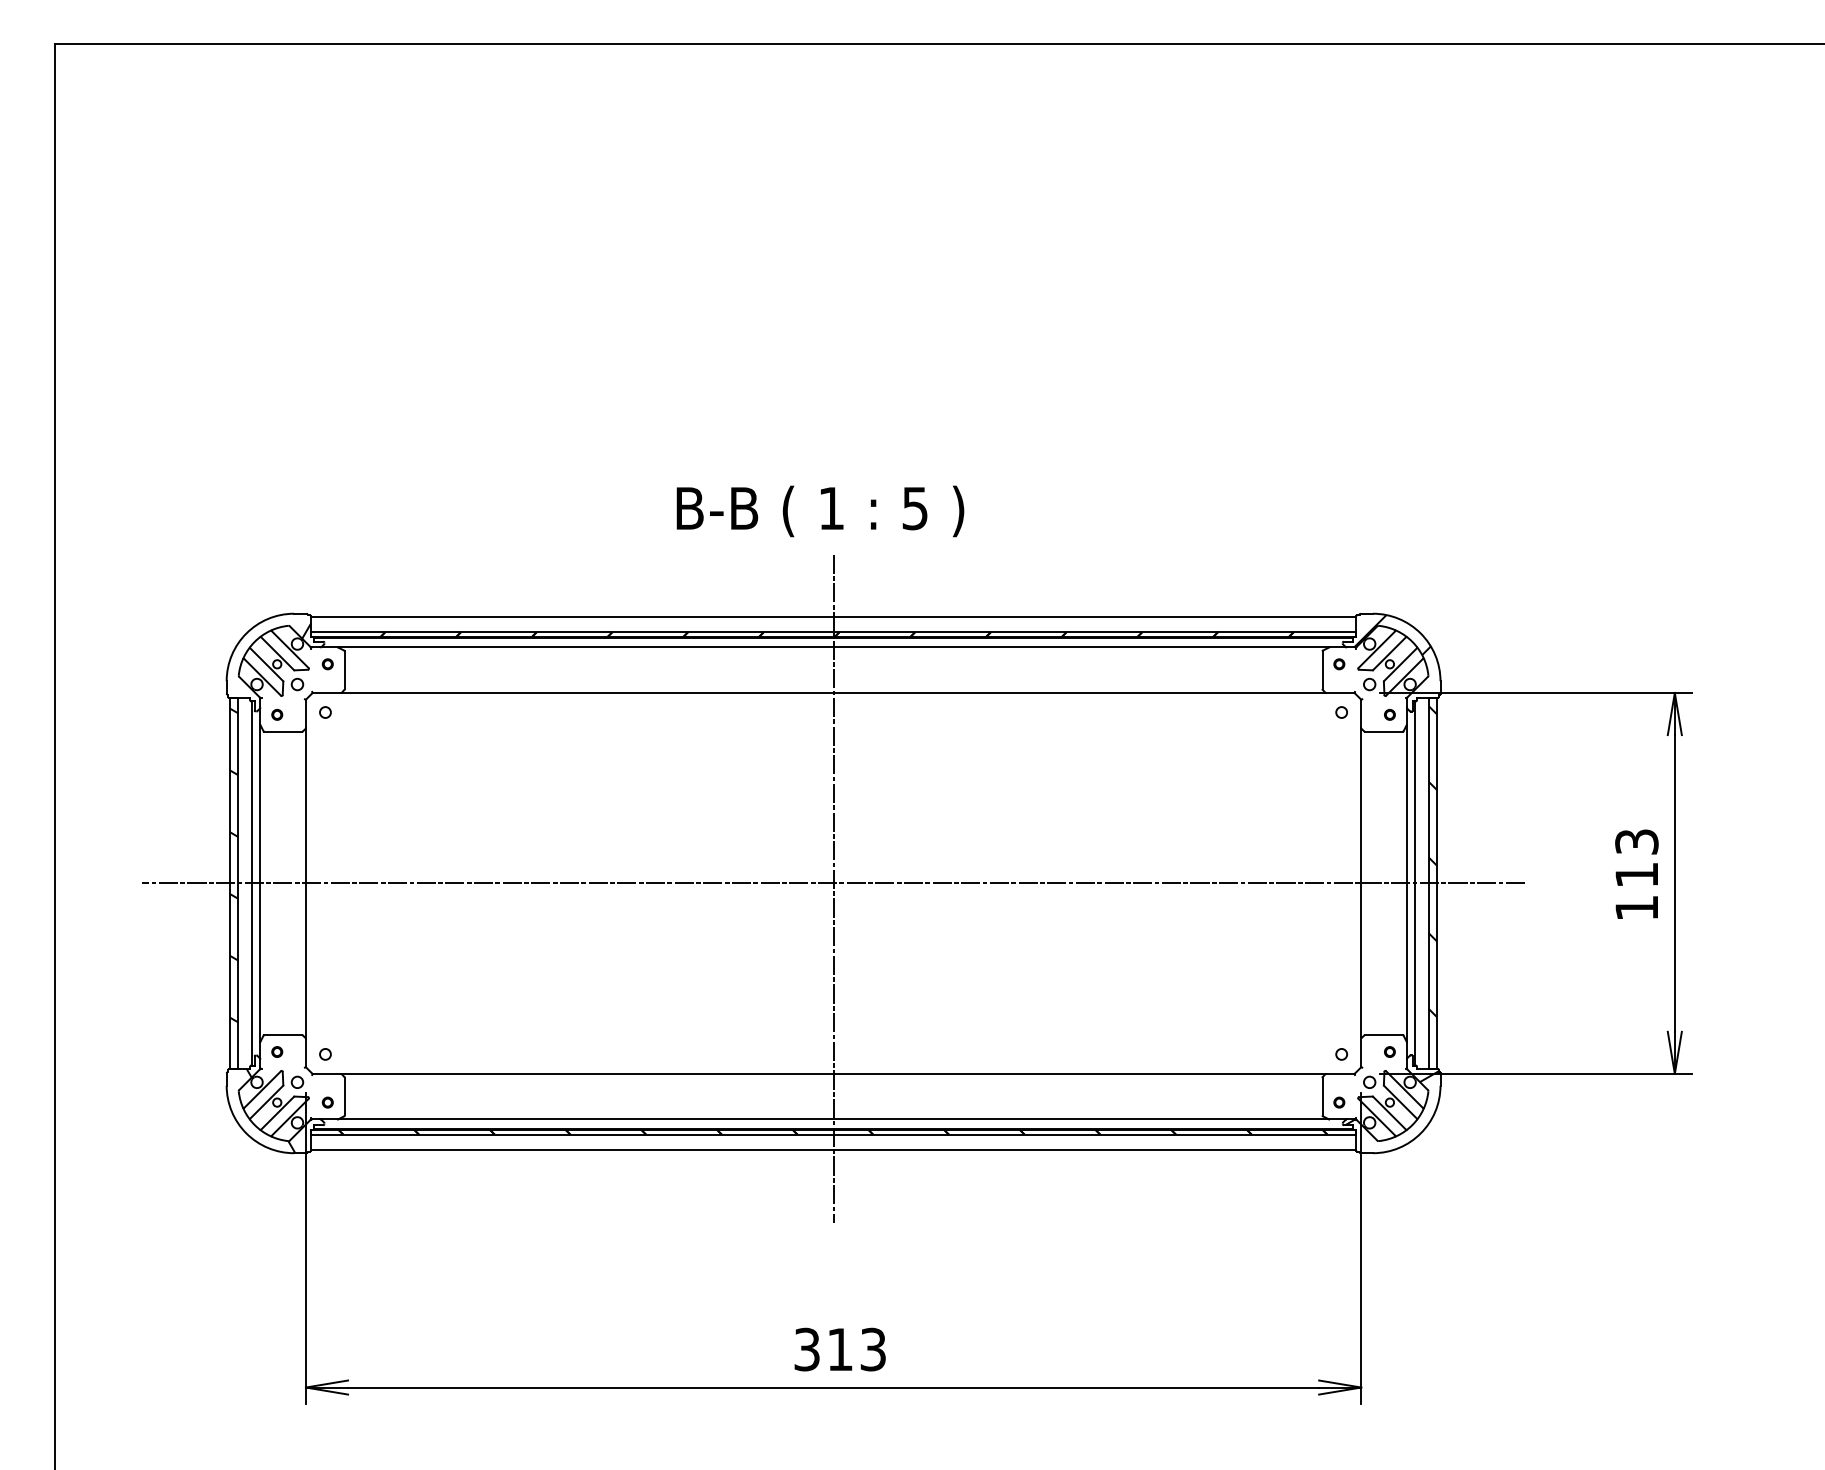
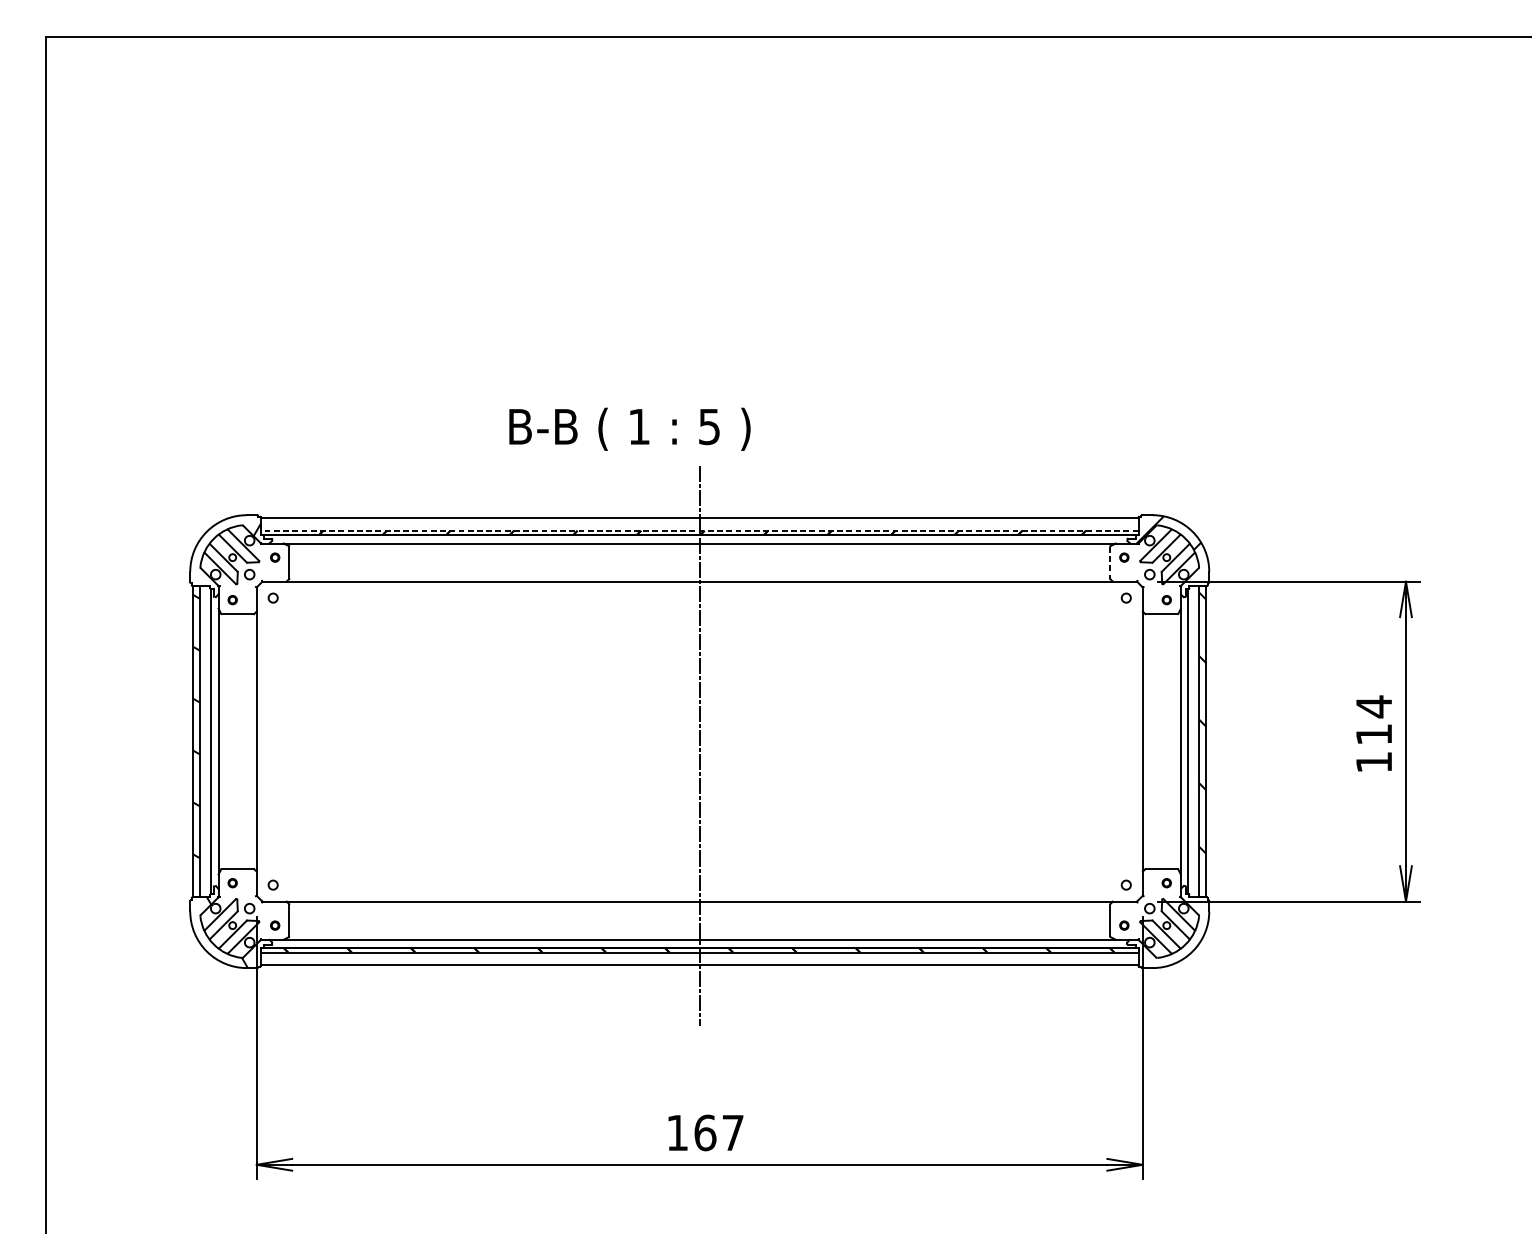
text: (820, 511) -> (630, 429), moved
line: (833, 632) -> (699, 530), solid -> dashed
line: (1322, 670) -> (1110, 562), solid -> dashed
text: (1636, 841) -> (1373, 706), 113 -> 114
line: (832, 883) -> (698, 741), removed
hatch: (1391, 1098) -> (1168, 922), removed
text: (839, 1349) -> (704, 1132), 313 -> 167

